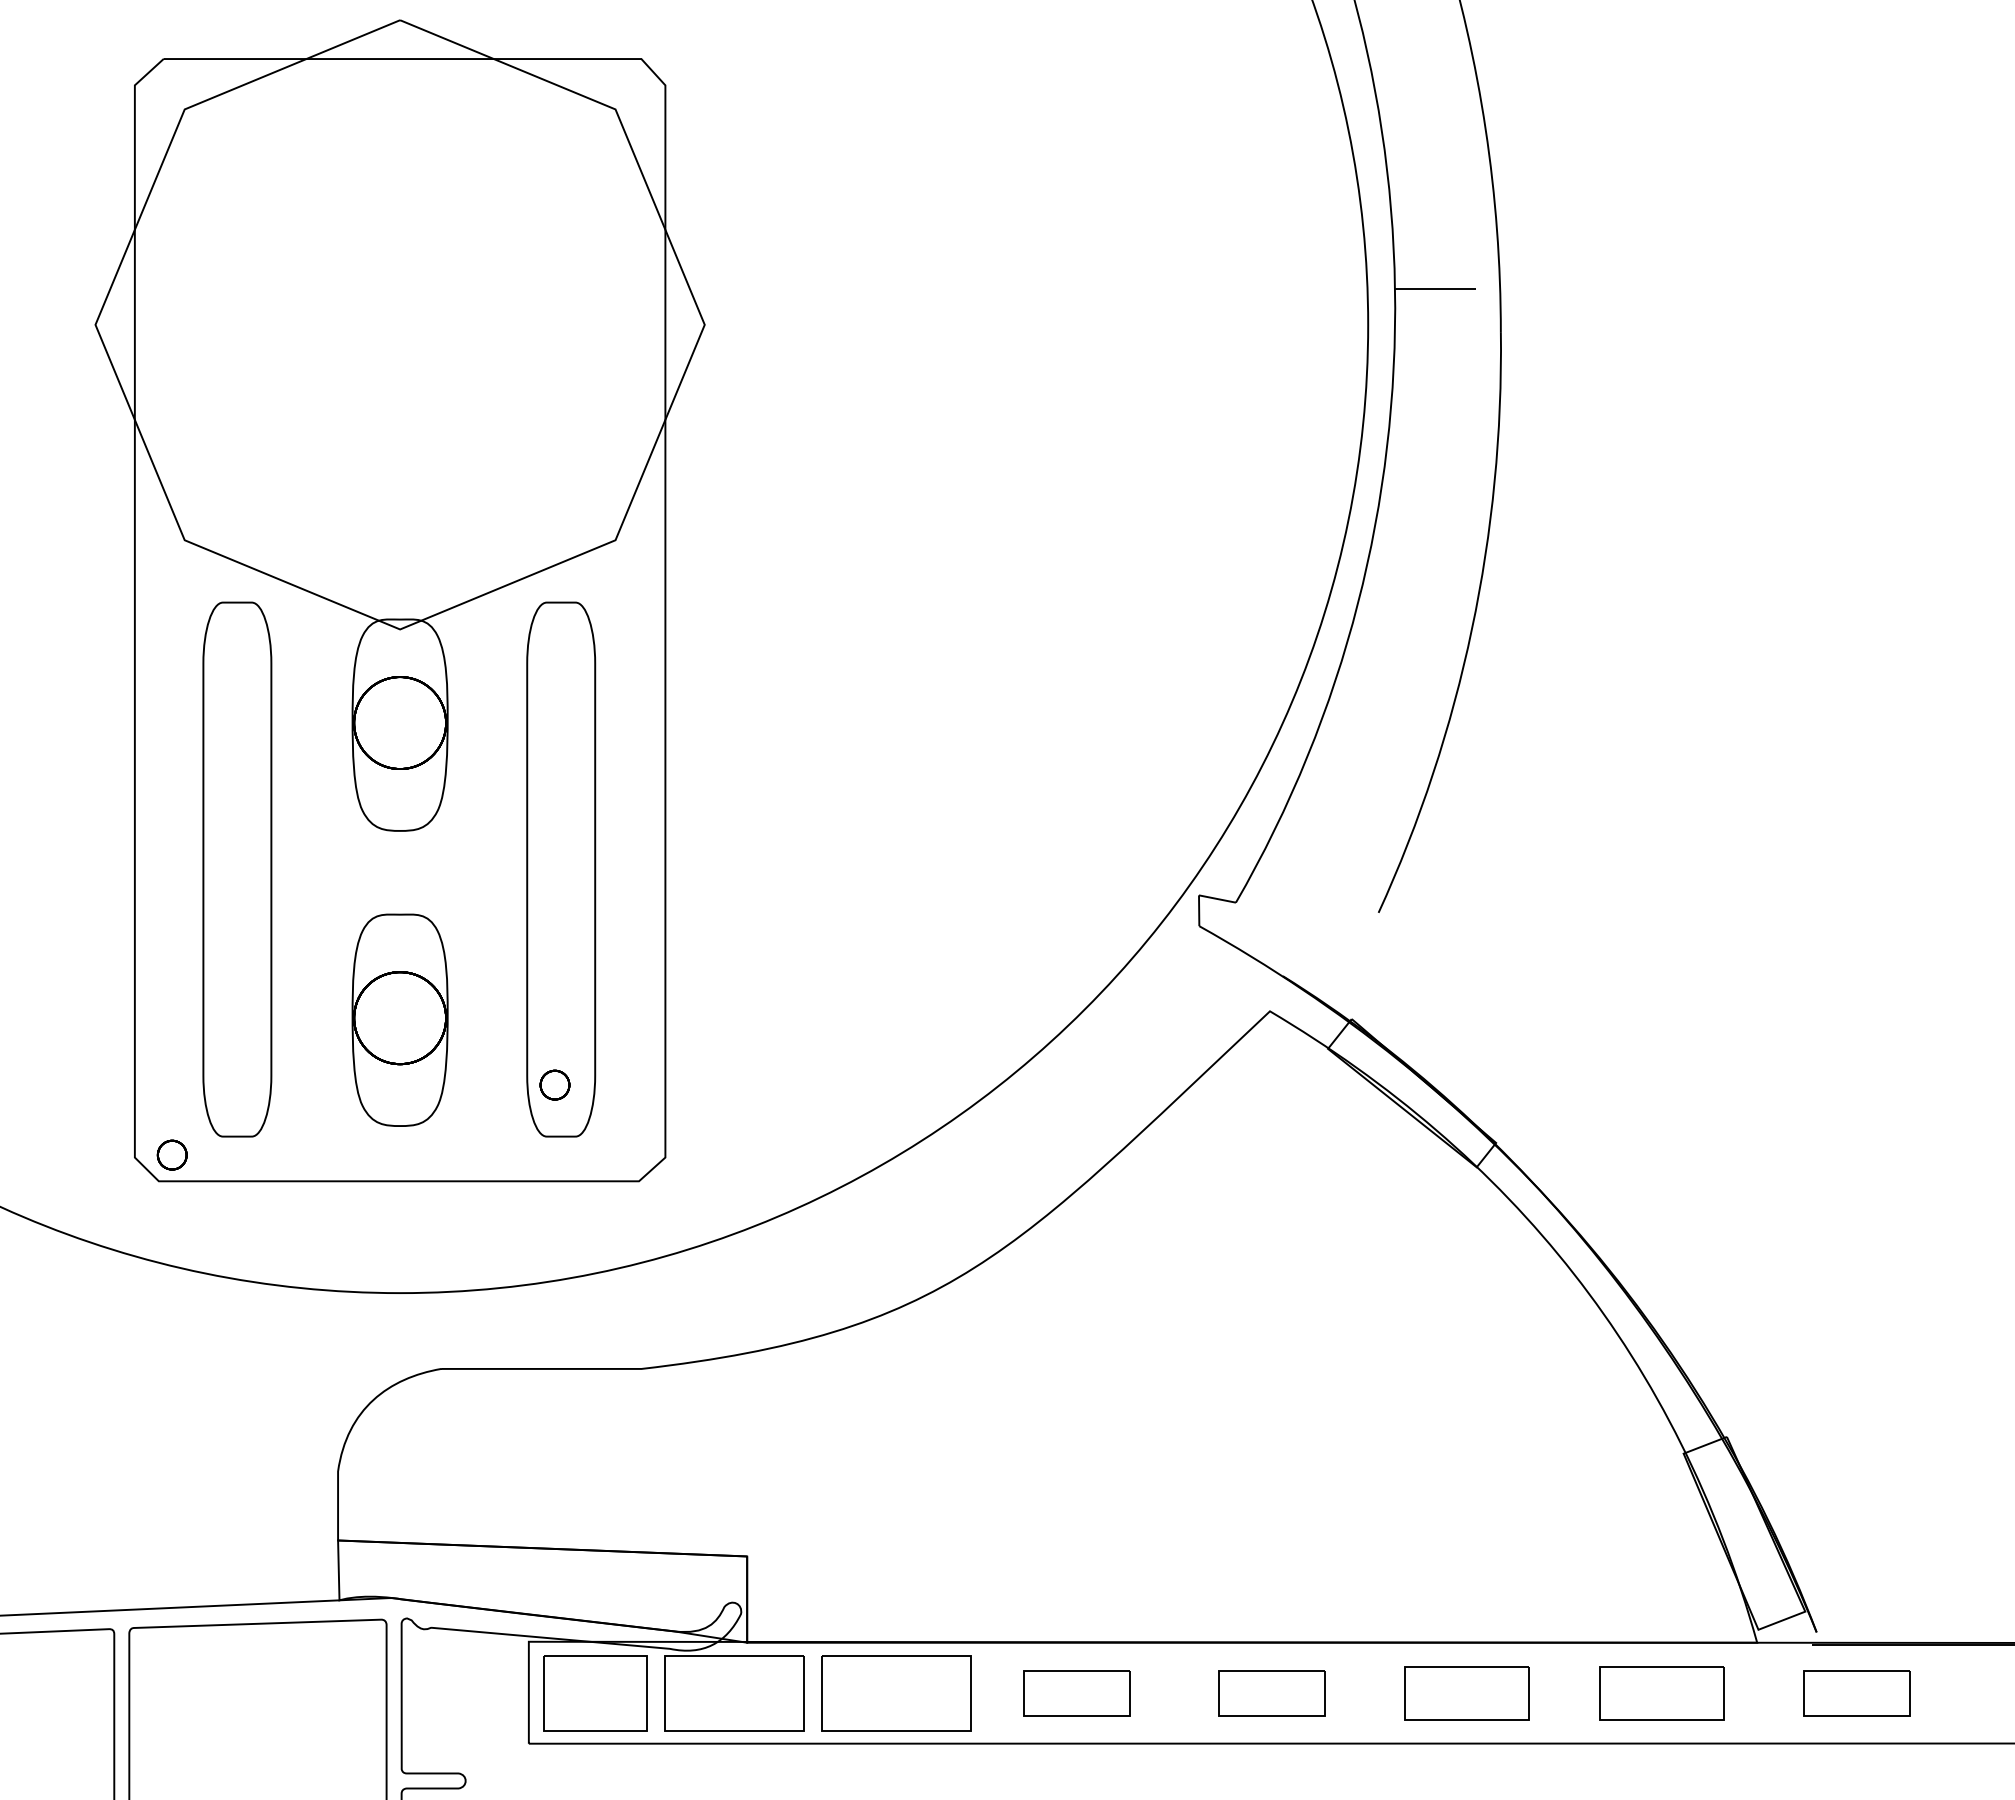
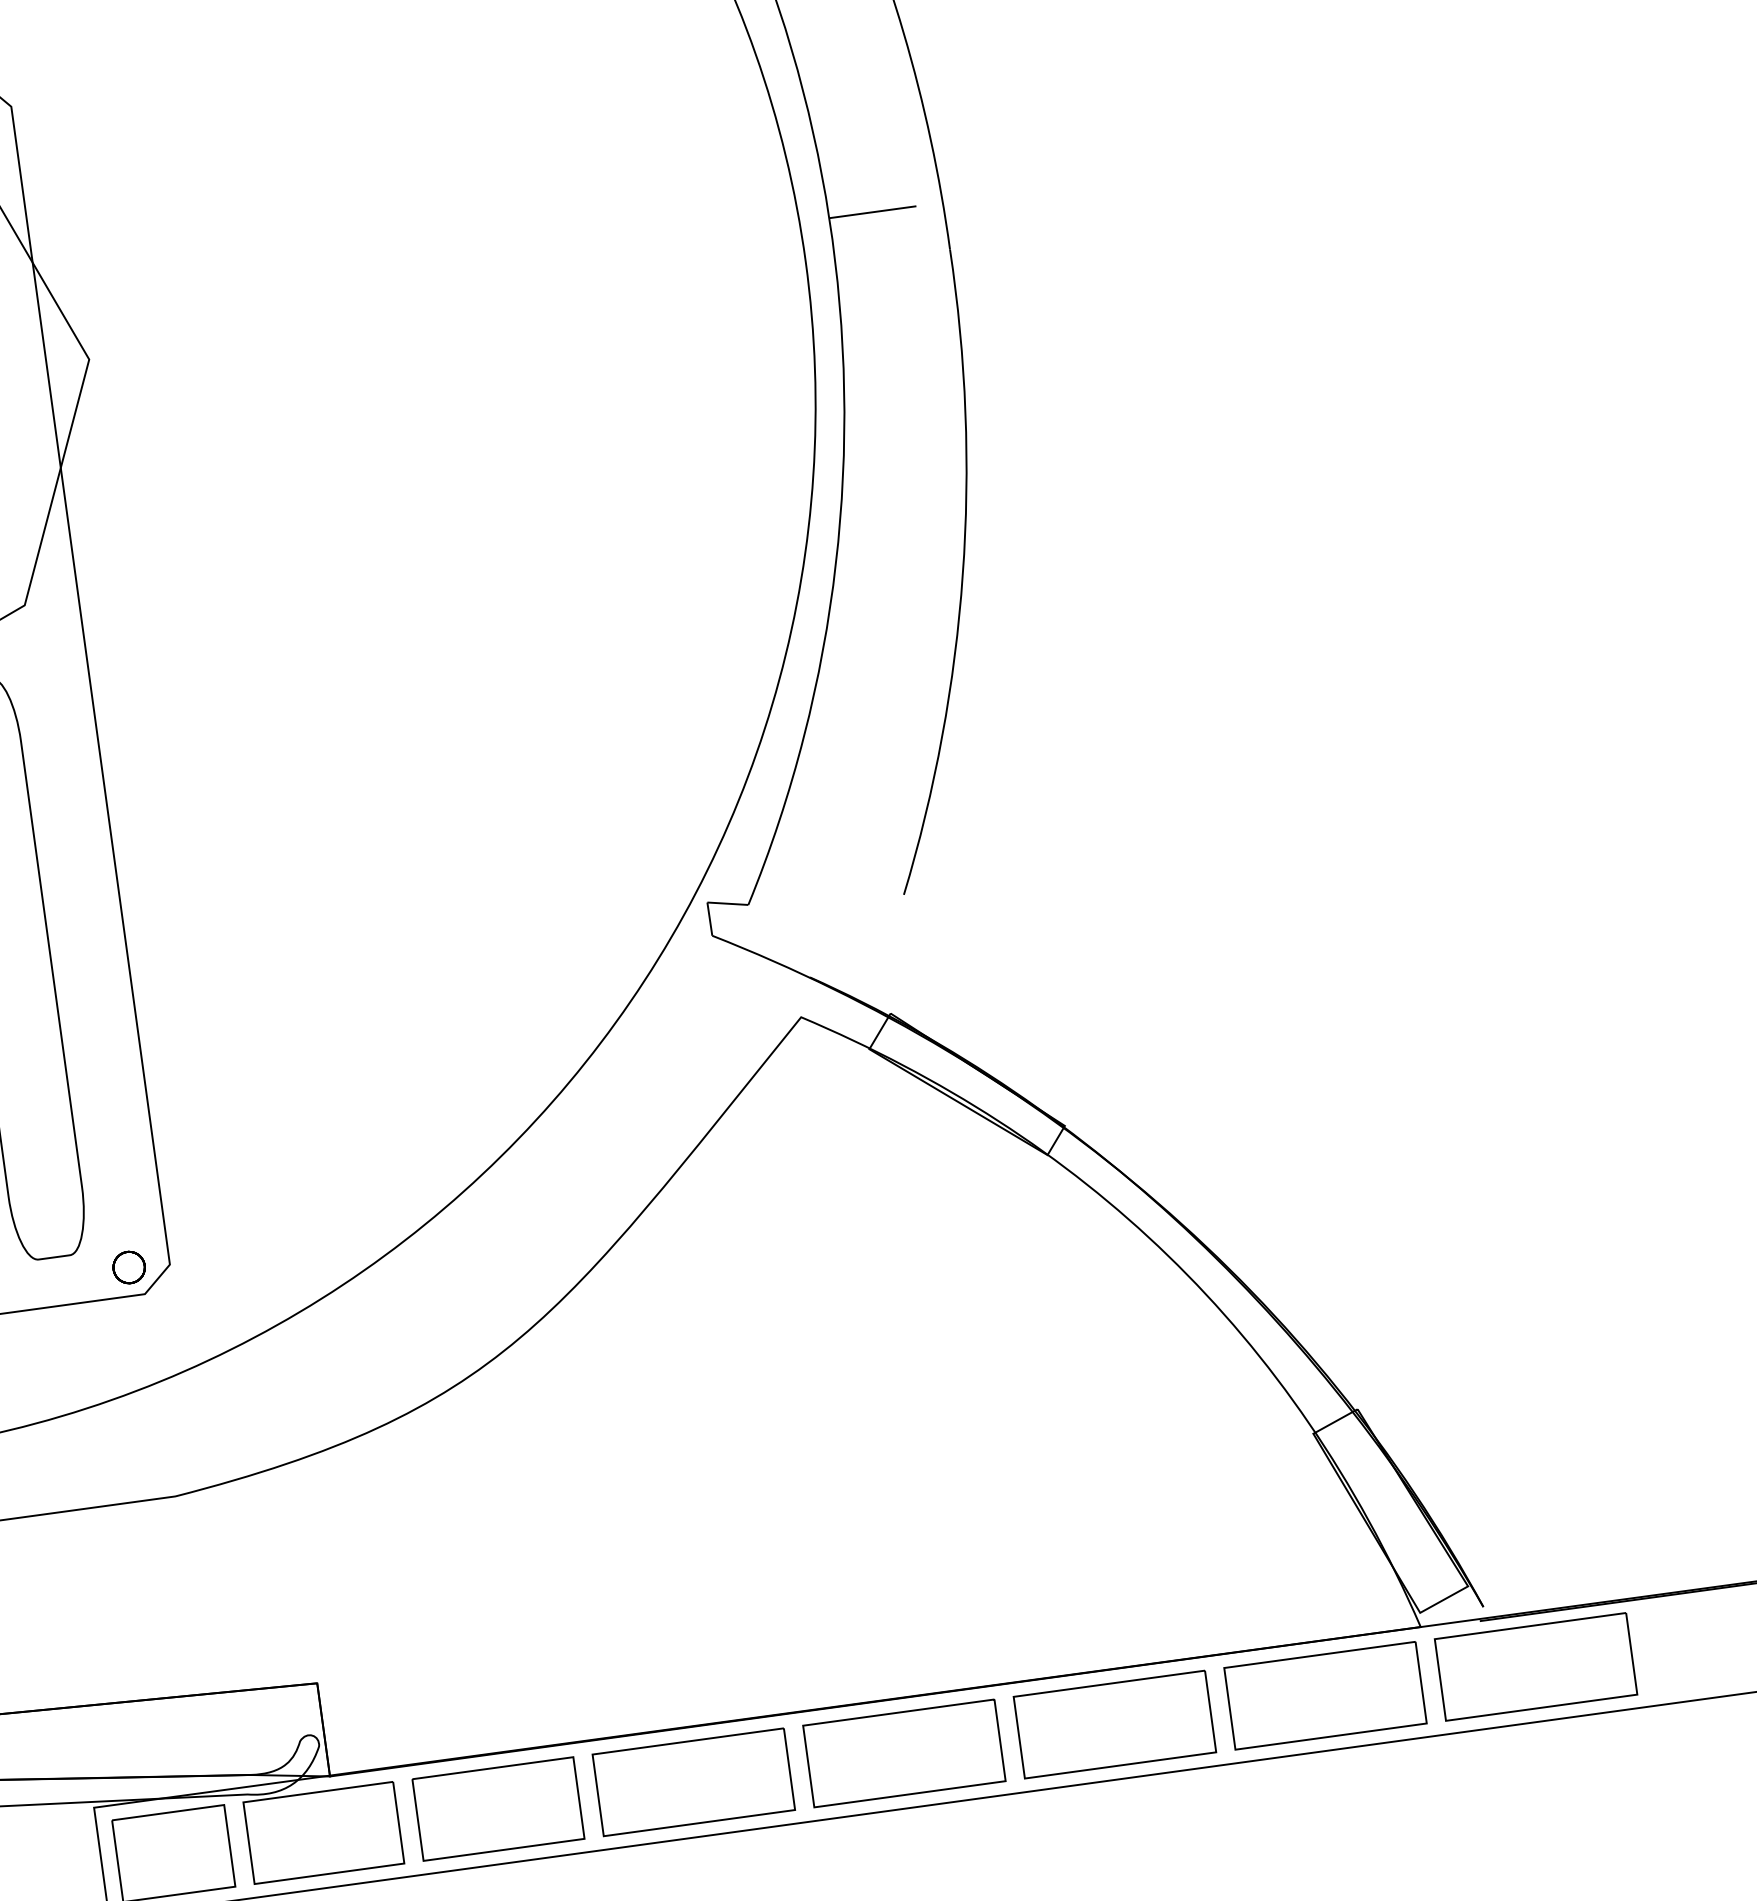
part: (554, 1084) -> (128, 1266), moved
part: (1077, 1693) -> (694, 1782), size x1.67
part: (1272, 1693) -> (904, 1753), size x1.67
part: (1467, 1693) -> (1115, 1724), size x1.43
part: (1662, 1693) -> (1325, 1695), size x1.43
part: (1856, 1693) -> (1535, 1667), size x1.67

